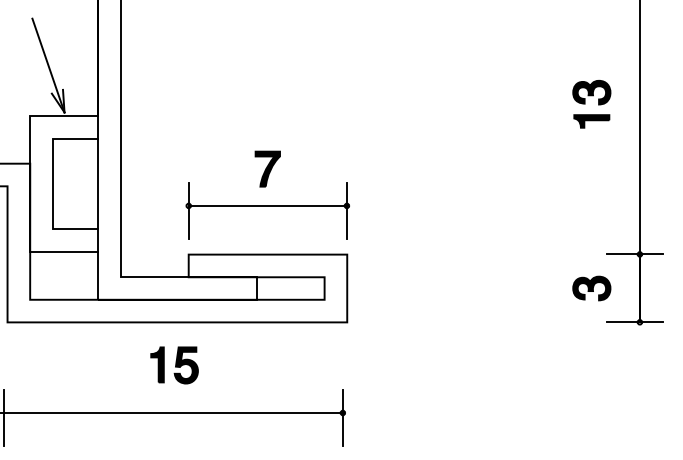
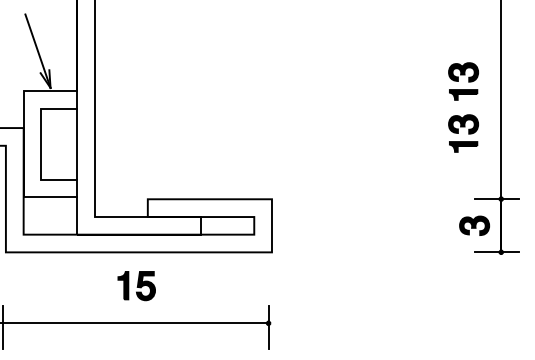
part: (591, 170) -> (463, 133), added
part: (266, 187) -> (208, 146), removed
part: (591, 288) -> (474, 225), moved

